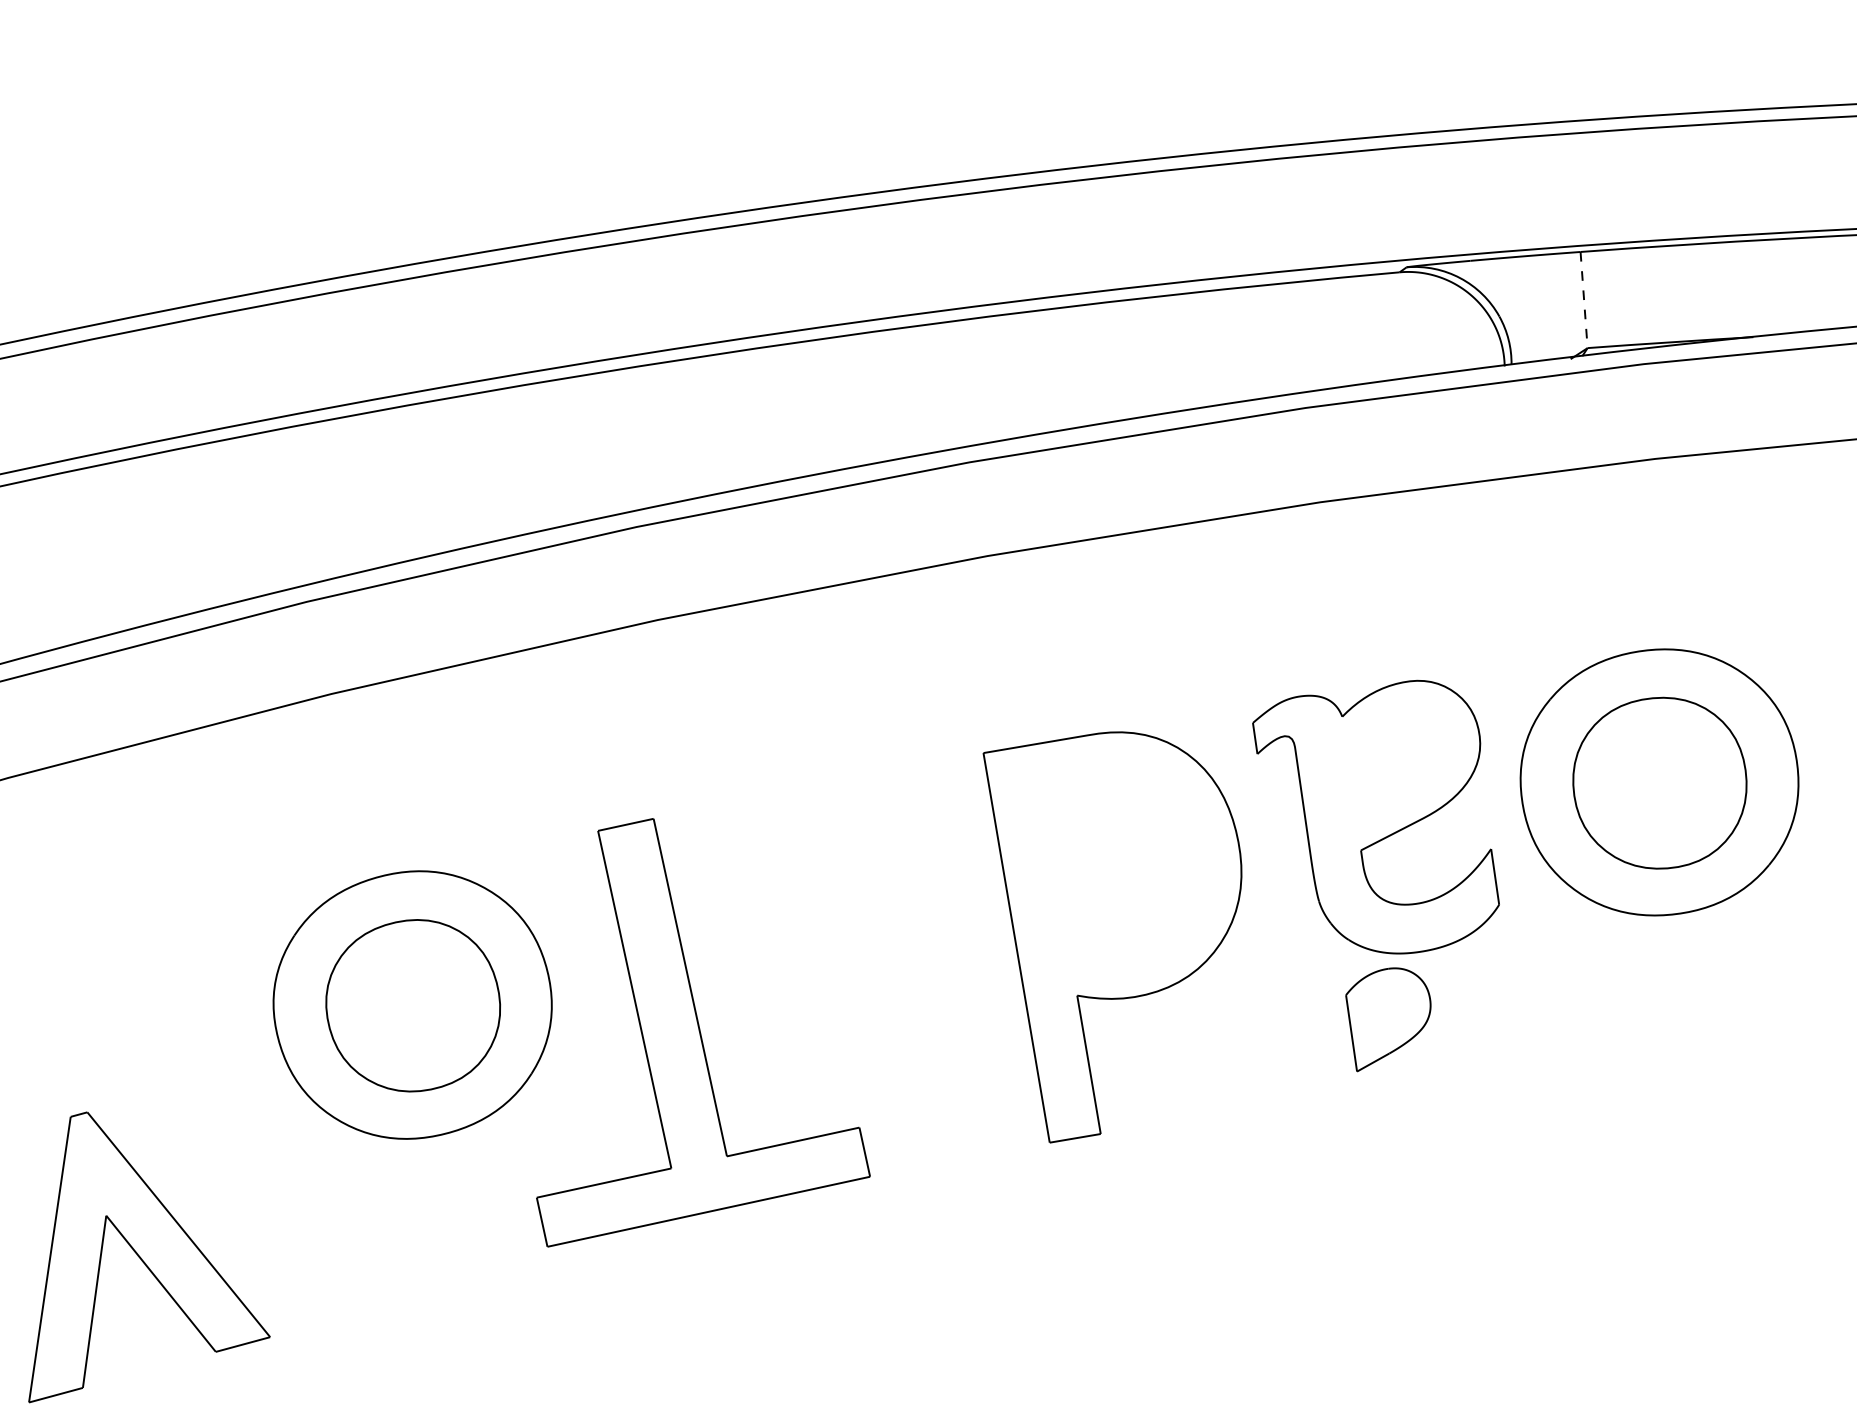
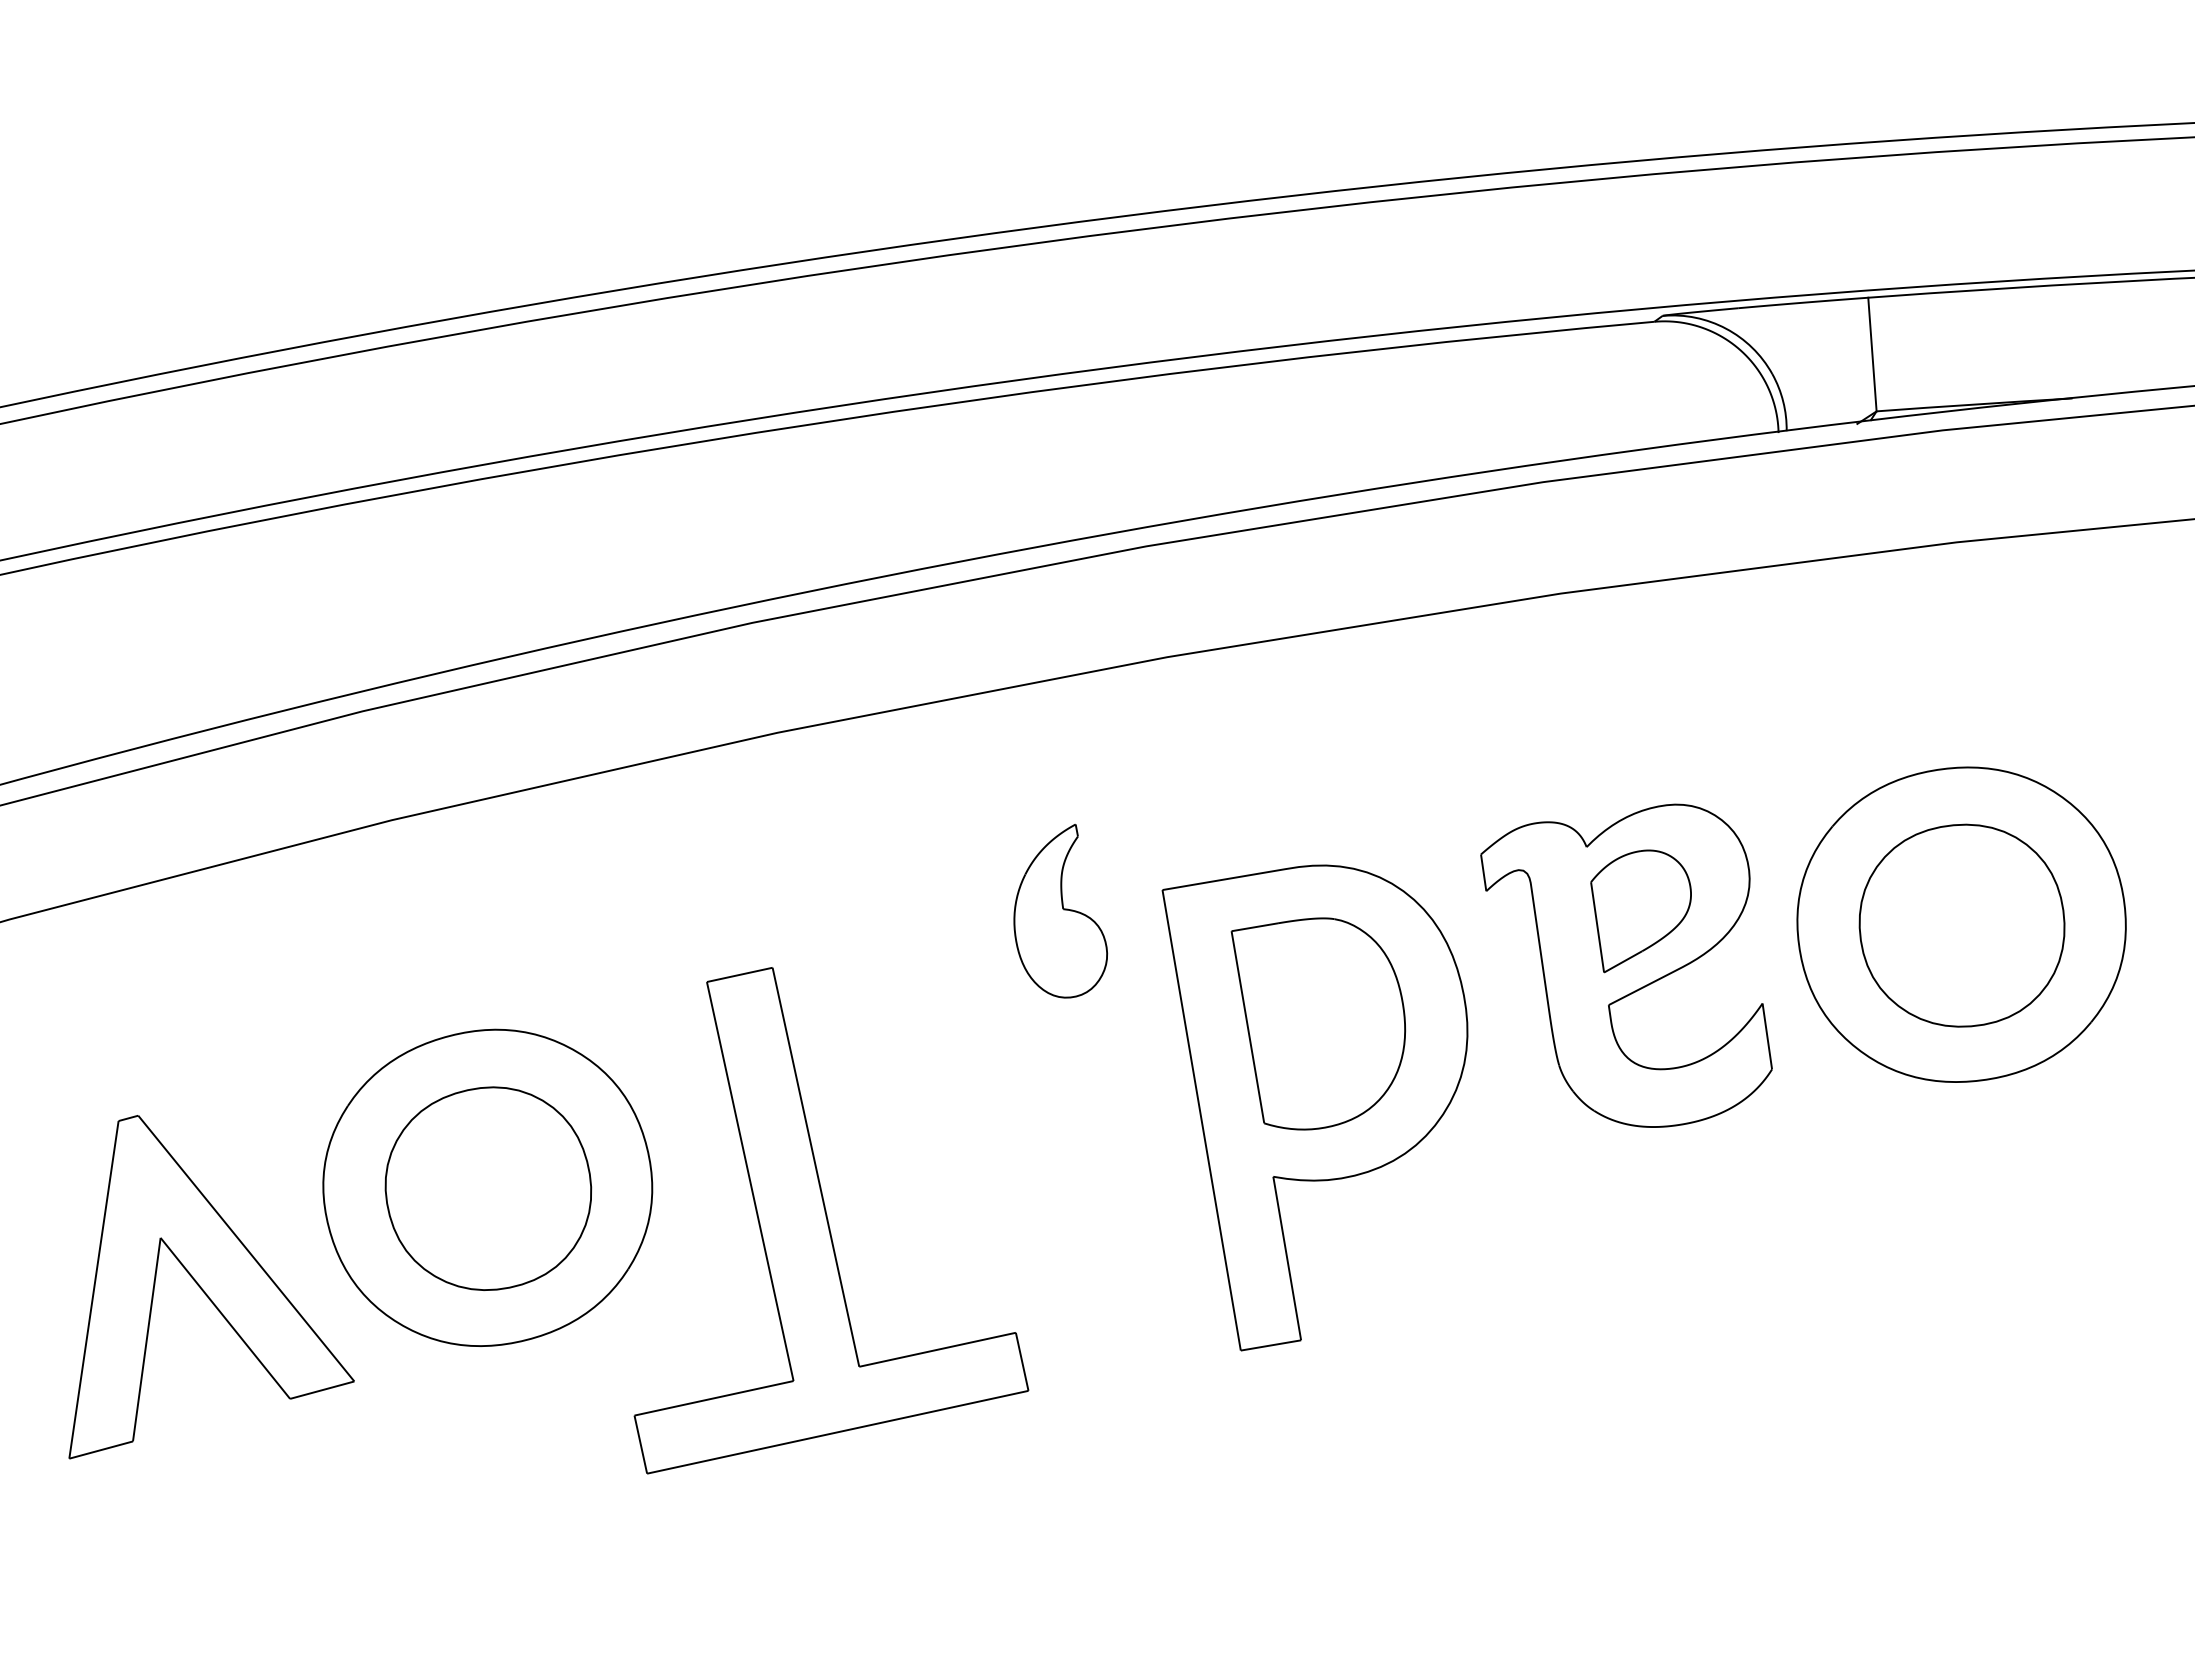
line: (1584, 299) -> (1872, 354), dashed -> solid
part: (897, 770) -> (1060, 910), added
part: (1115, 865) -> (1318, 1023), added
part: (1387, 1019) -> (1640, 911), moved
part: (149, 1257) -> (211, 1287), moved

